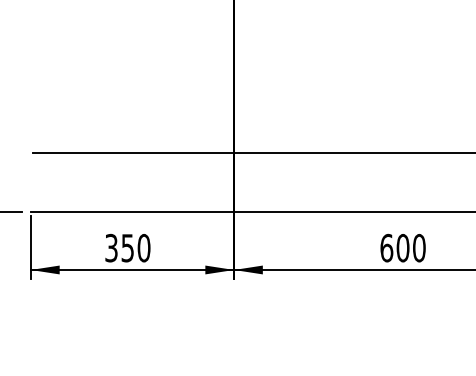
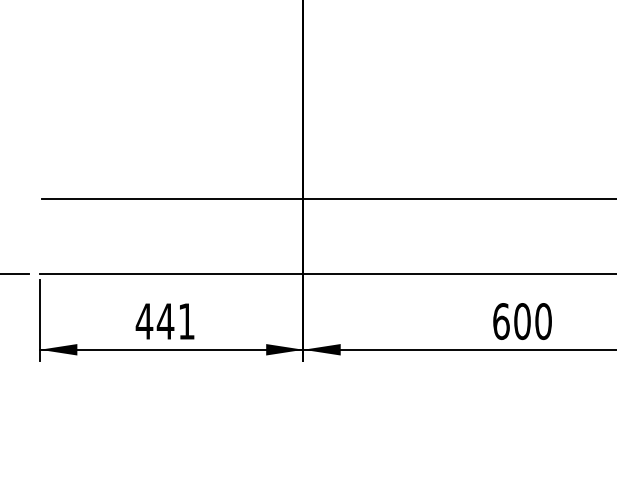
text: (127, 247) -> (165, 320), 350 -> 441

